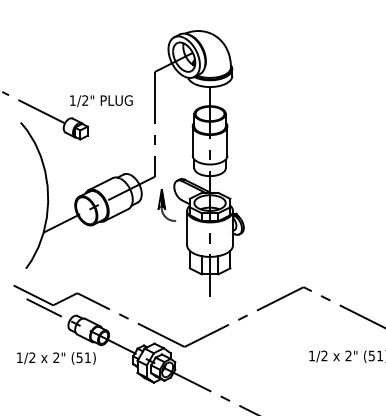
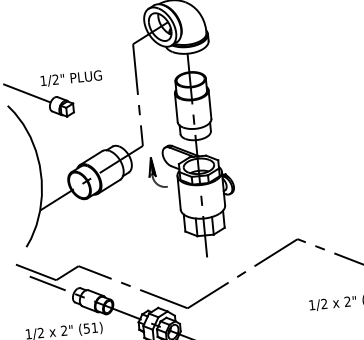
text: (101, 101) -> (71, 79), moved

